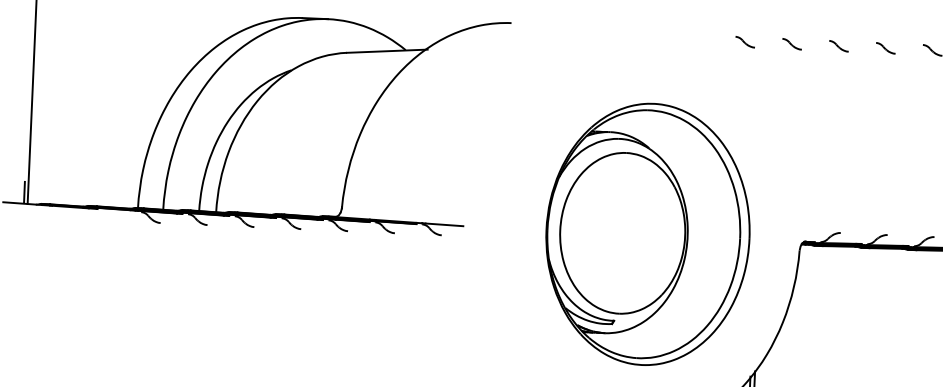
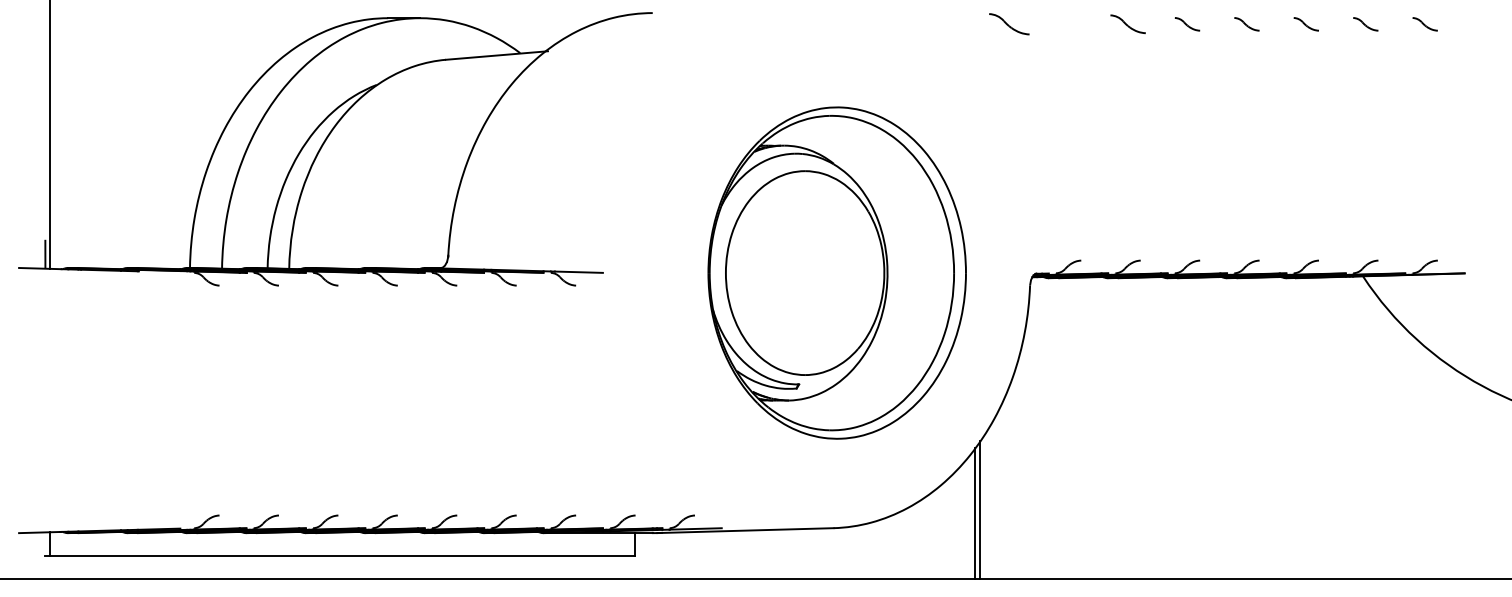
part: (745, 42) -> (949, 24), removed
part: (791, 44) -> (1008, 24), size x1.6
part: (838, 46) -> (1068, 24), removed
part: (885, 48) -> (1127, 24), size x1.4

